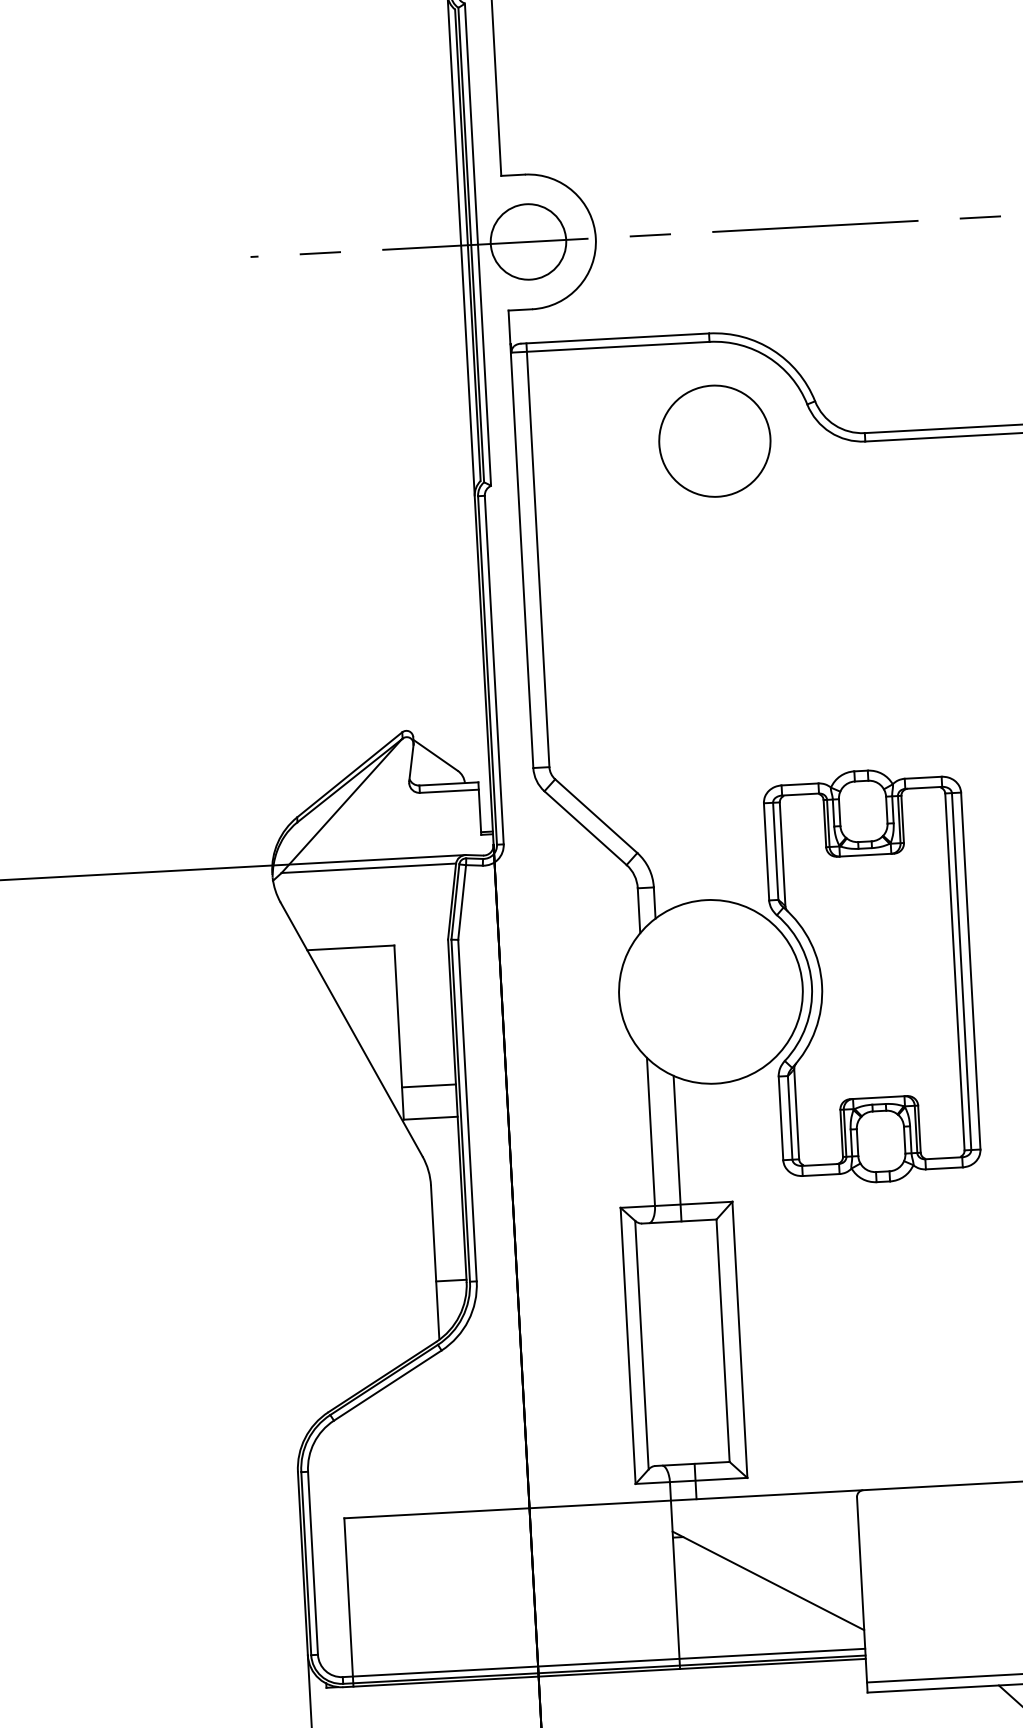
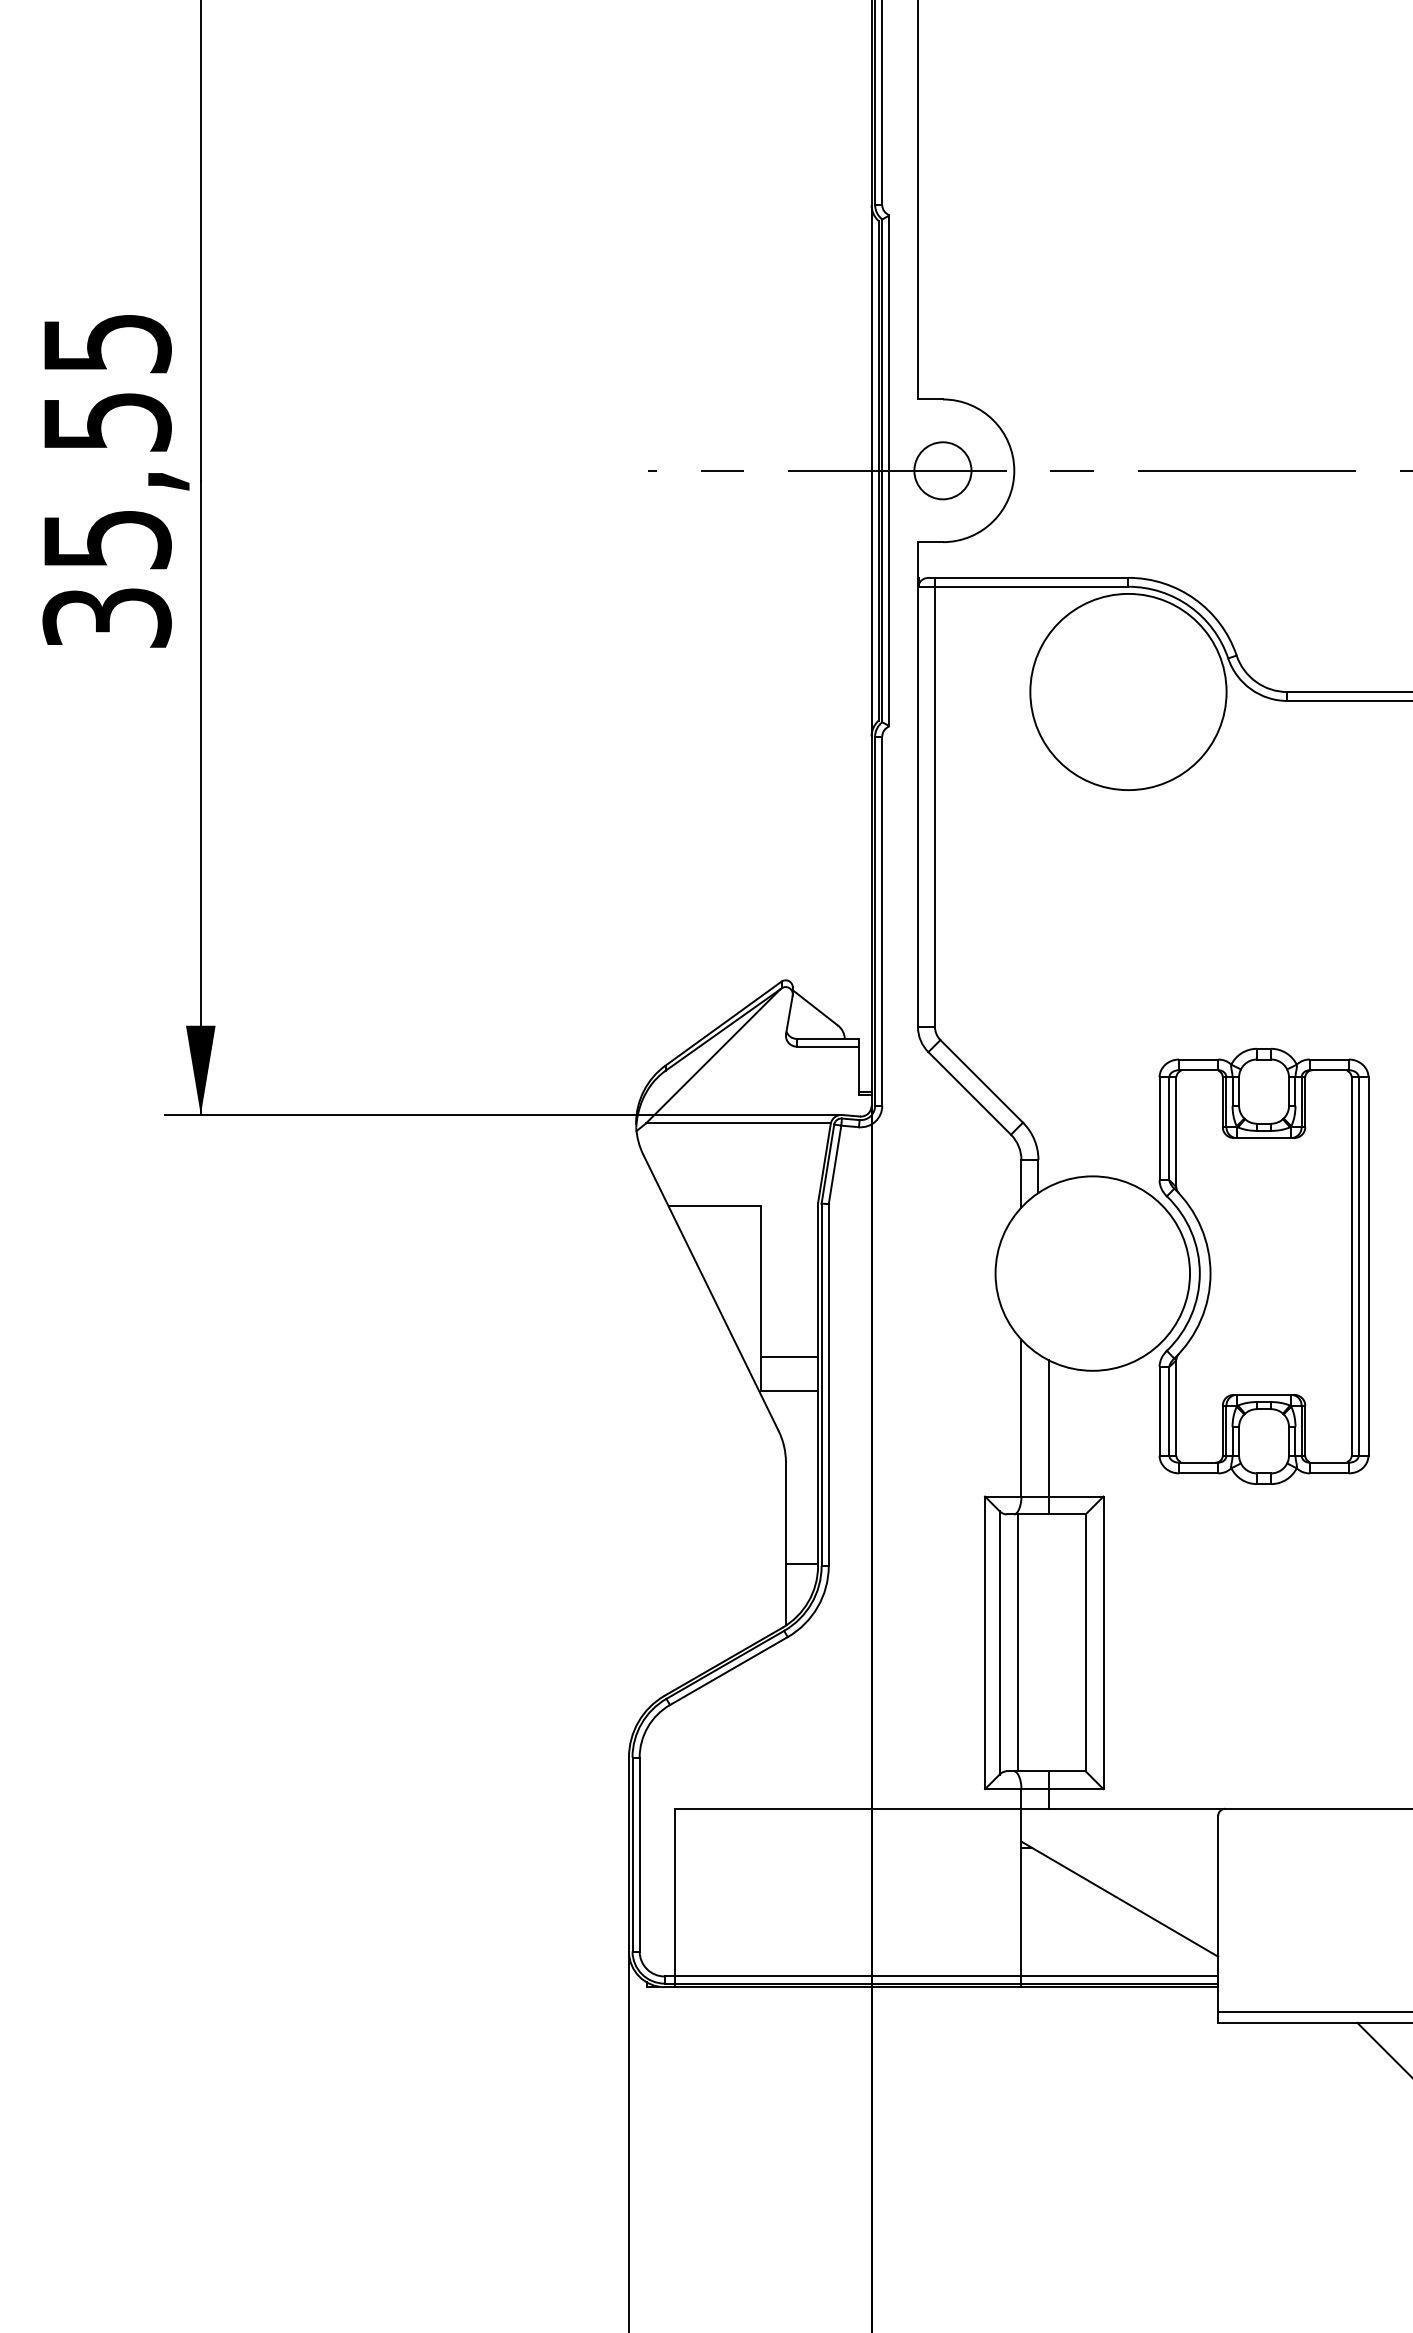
circle: (528, 241) -> (942, 470), size x0.71
circle: (714, 440) -> (1128, 691), size x1.67
line: (659, 1343) -> (1018, 1642), added

